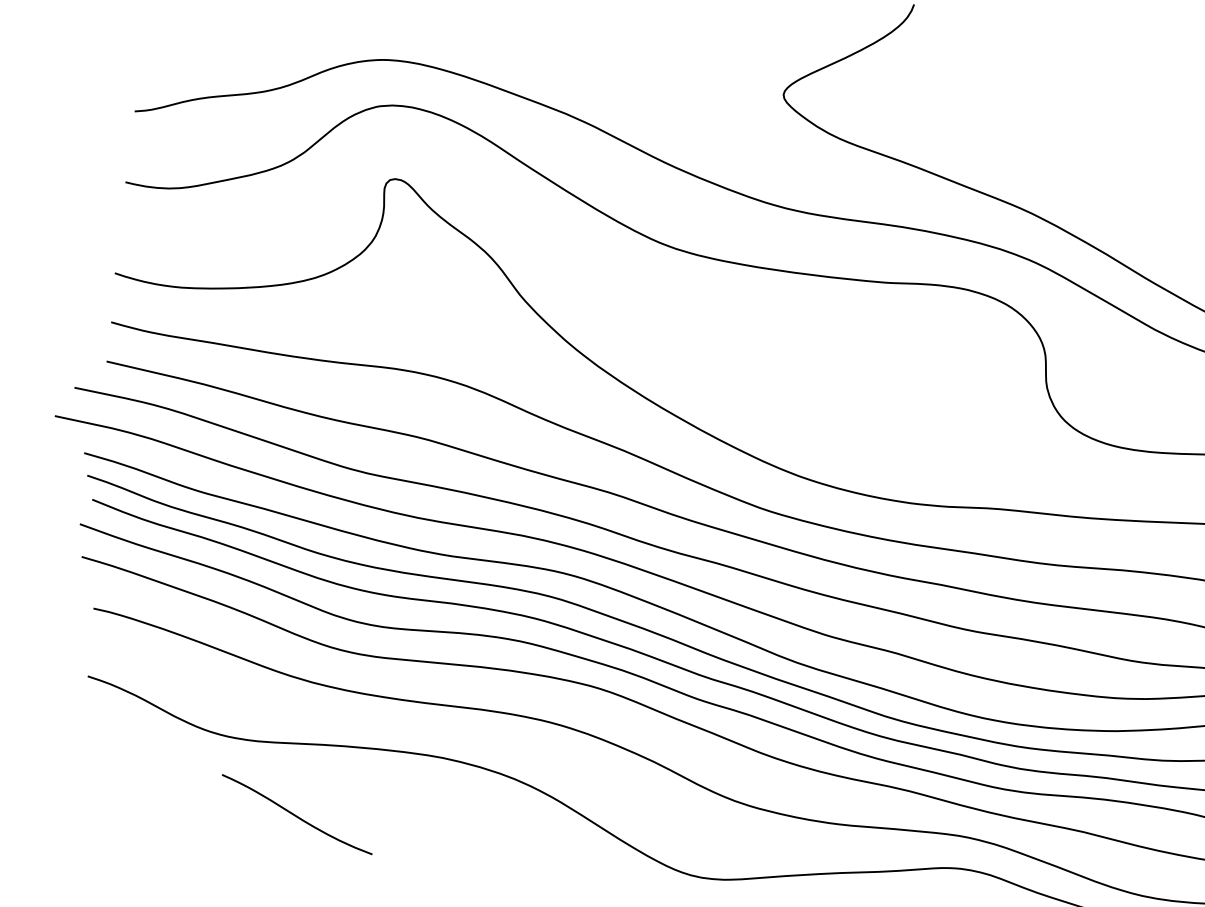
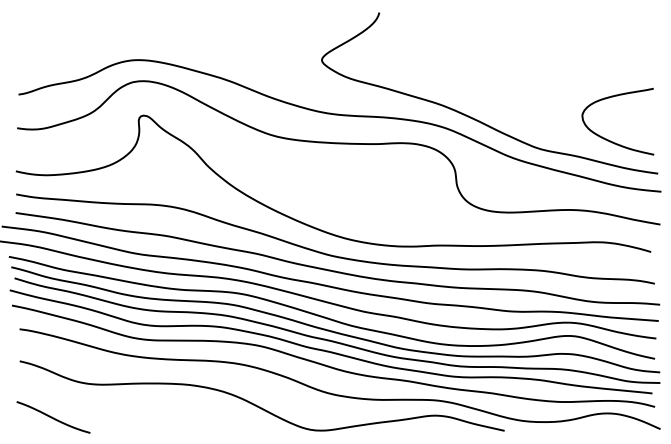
curve: (297, 814) -> (53, 417), moved

